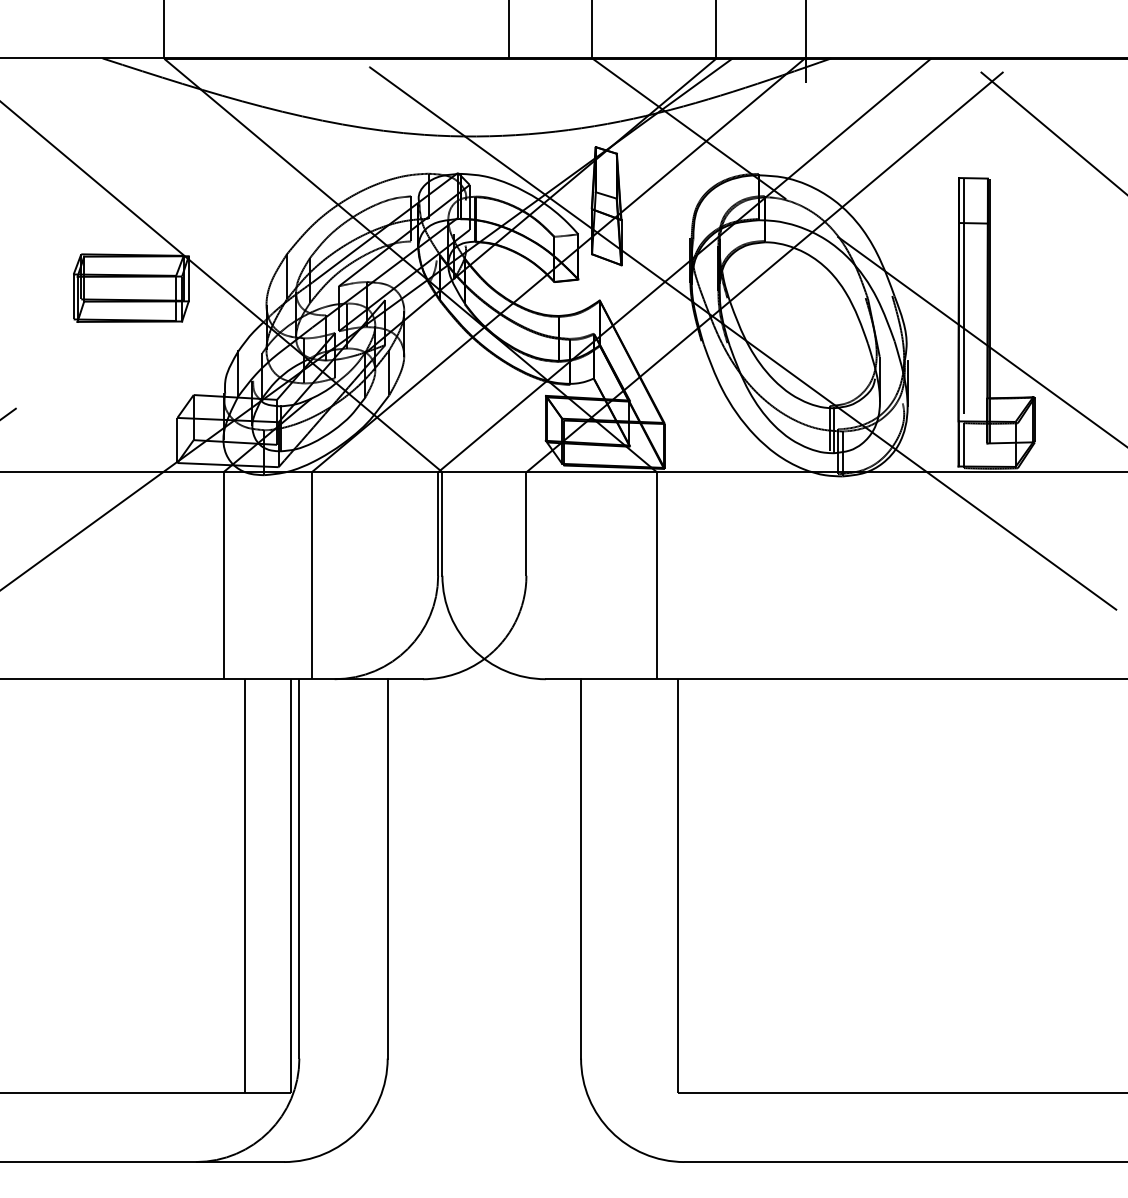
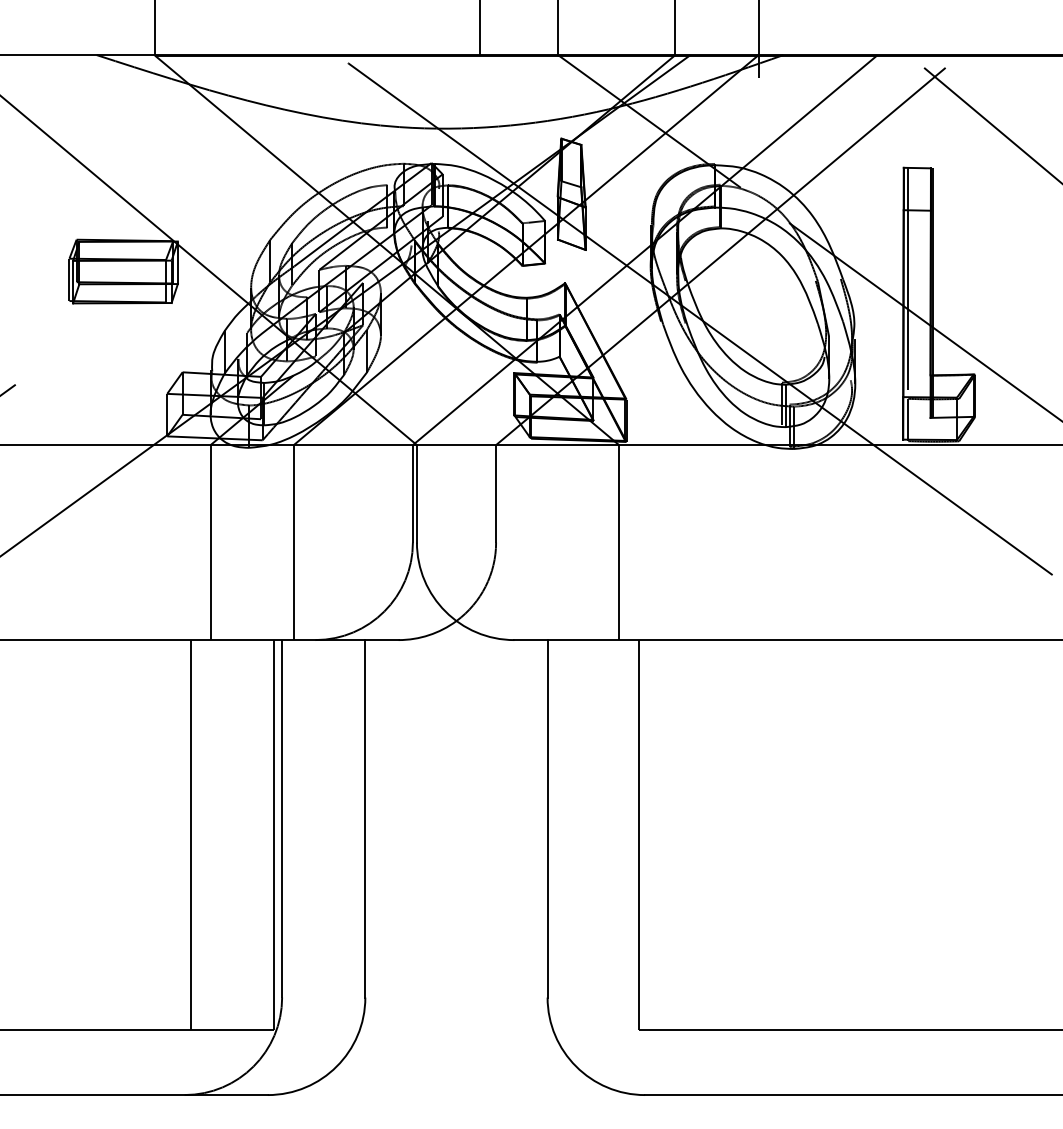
line: (244, 886) -> (190, 835), moved

